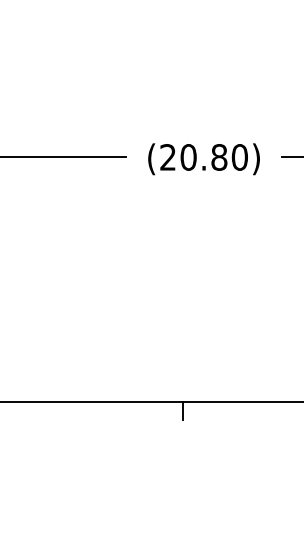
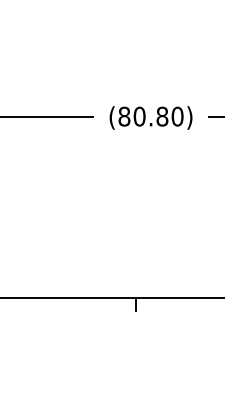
text: (168, 157) -> (124, 116), (20.80) -> (80.80)

